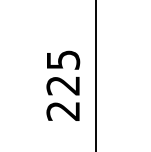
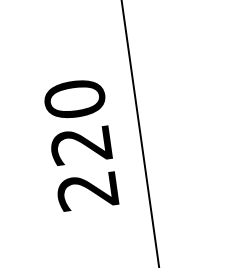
text: (63, 60) -> (75, 99), 225 -> 220

